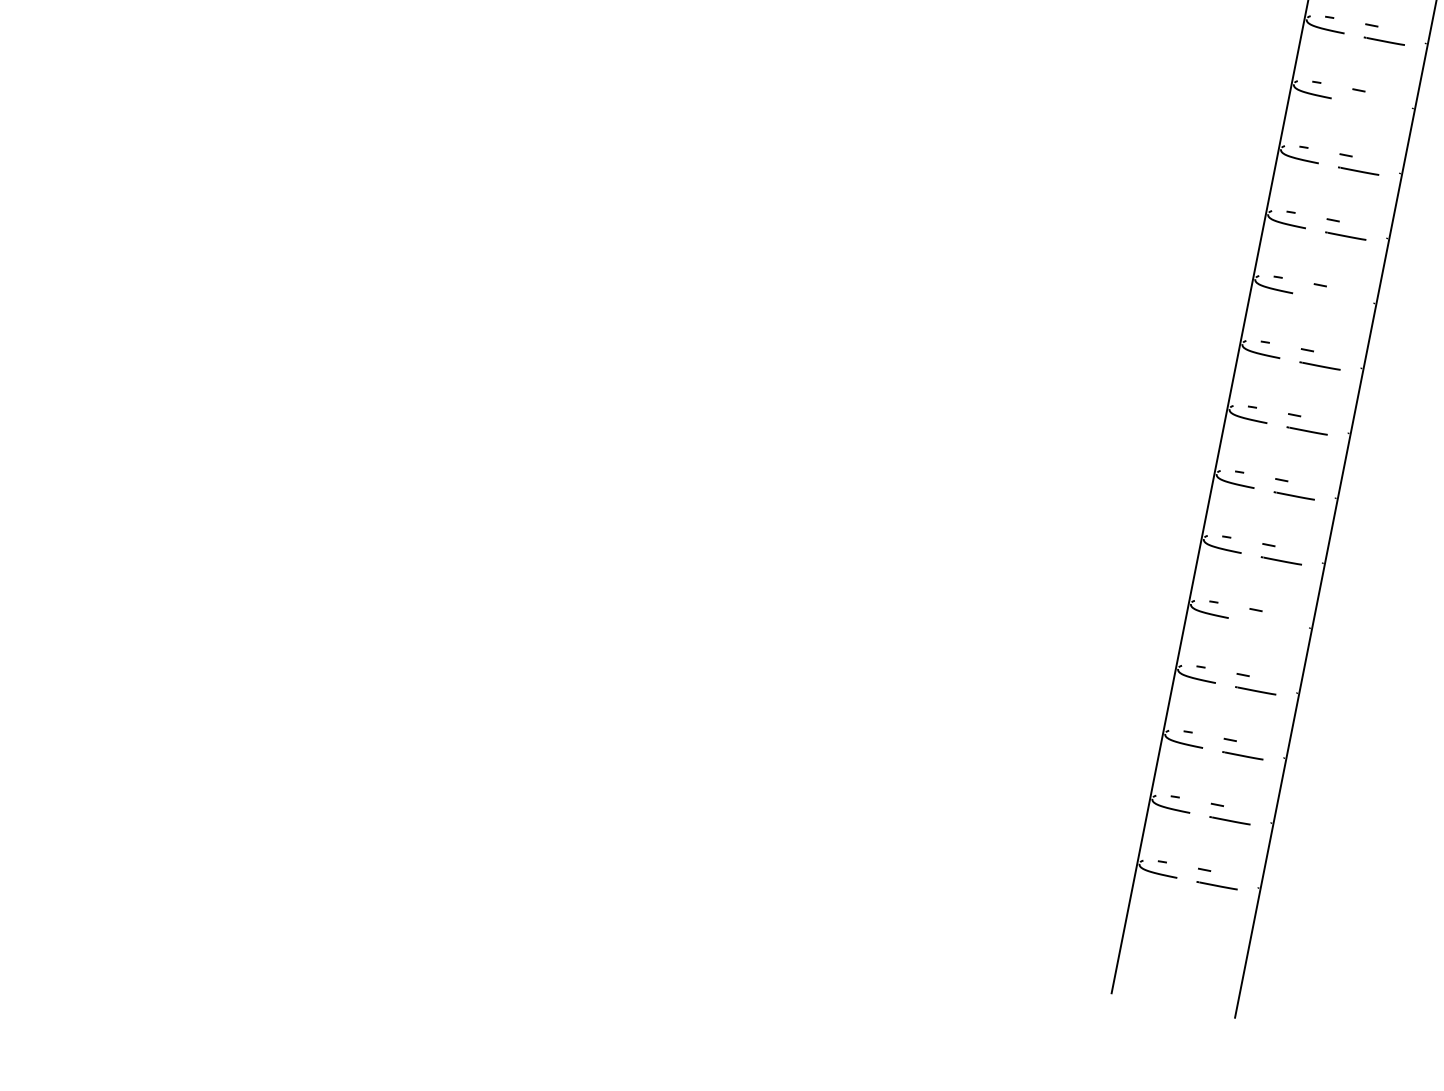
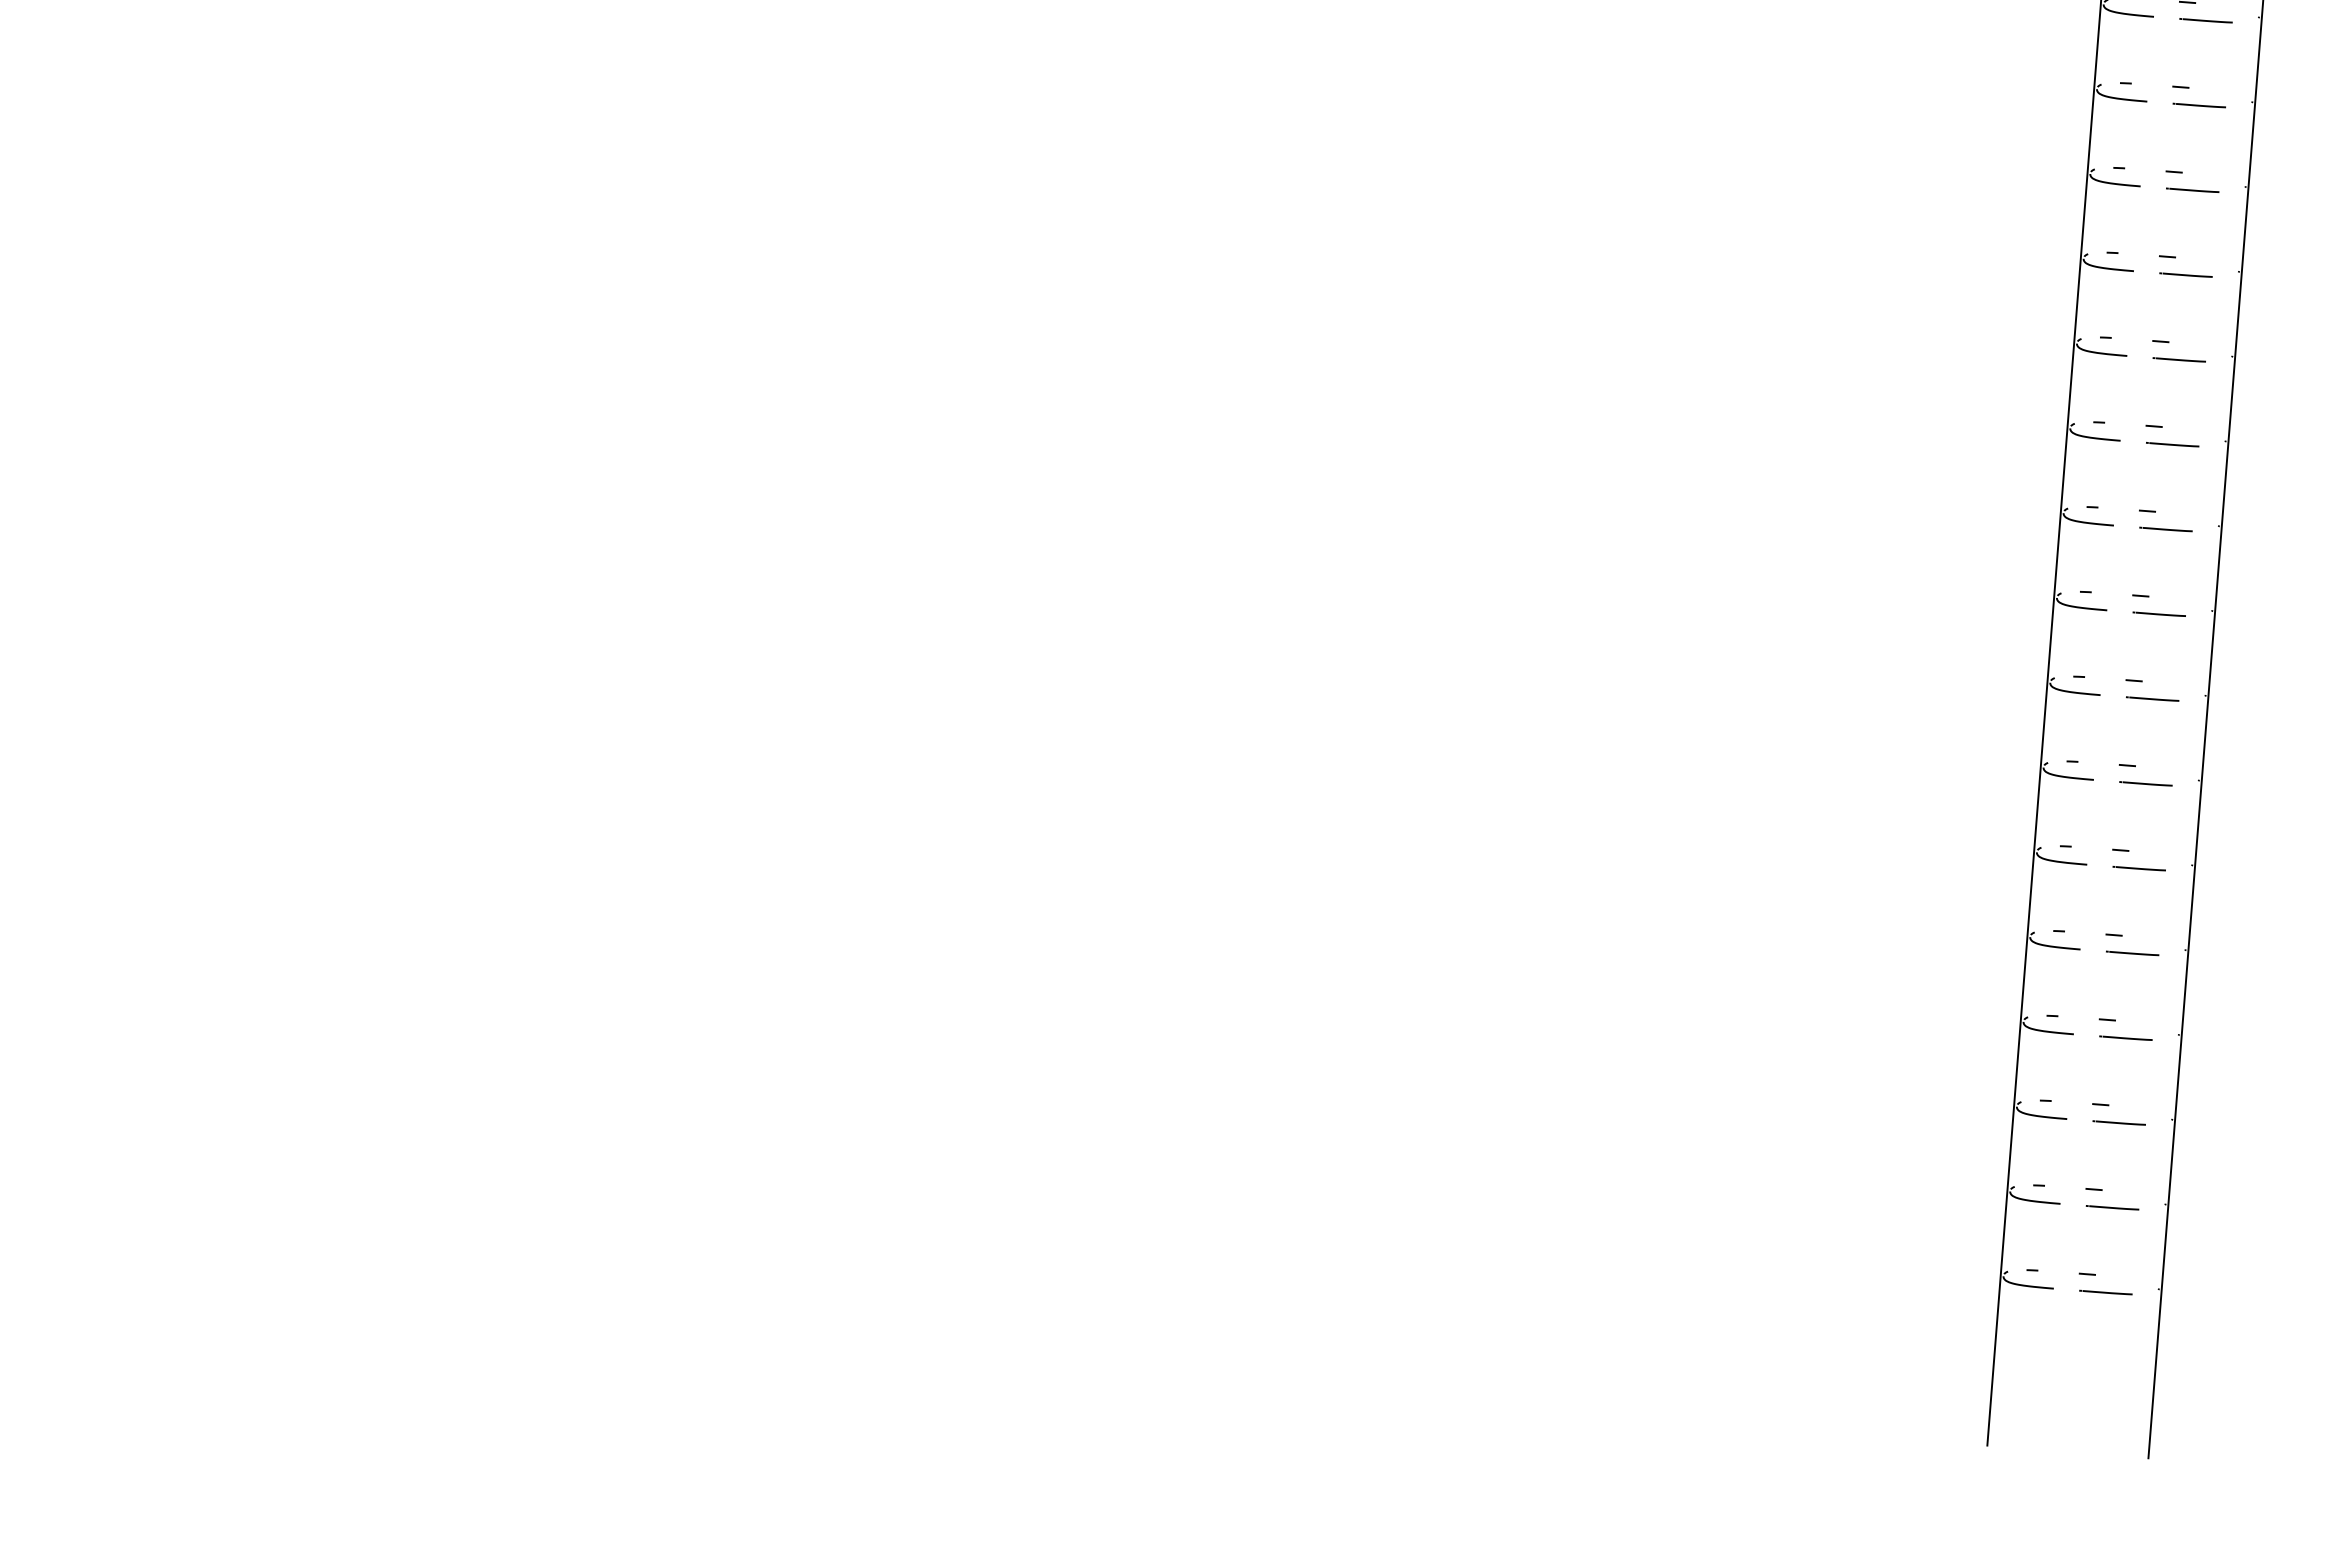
line: (1371, 105) -> (2185, 274), added
line: (1332, 301) -> (2165, 529), added
line: (1268, 625) -> (2132, 953), added

